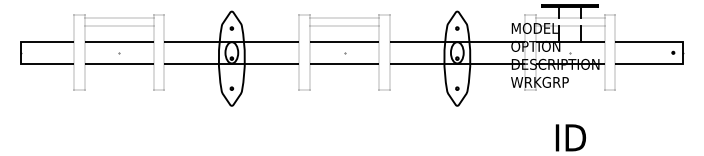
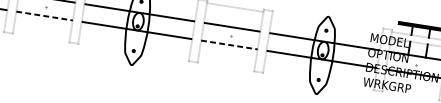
line: (344, 26) -> (234, 14), removed
line: (119, 63) -> (44, 15), solid -> dashed
line: (345, 63) -> (230, 44), solid -> dashed

